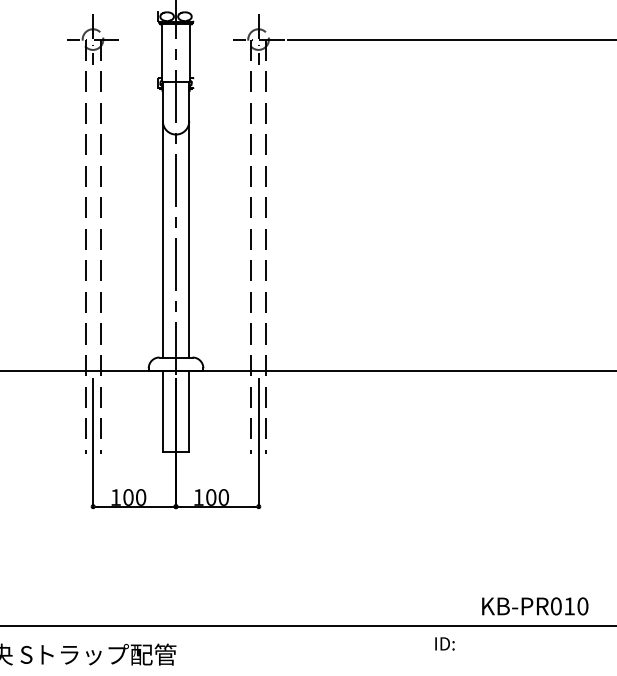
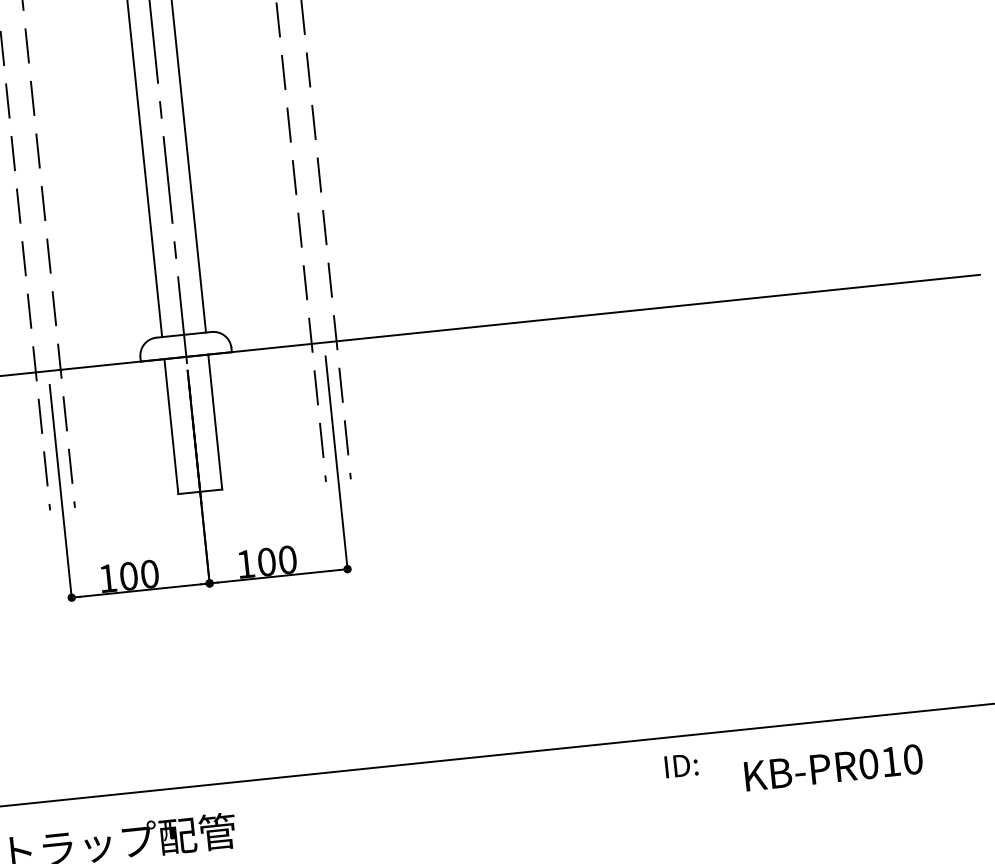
text: (535, 606) -> (834, 767), moved

